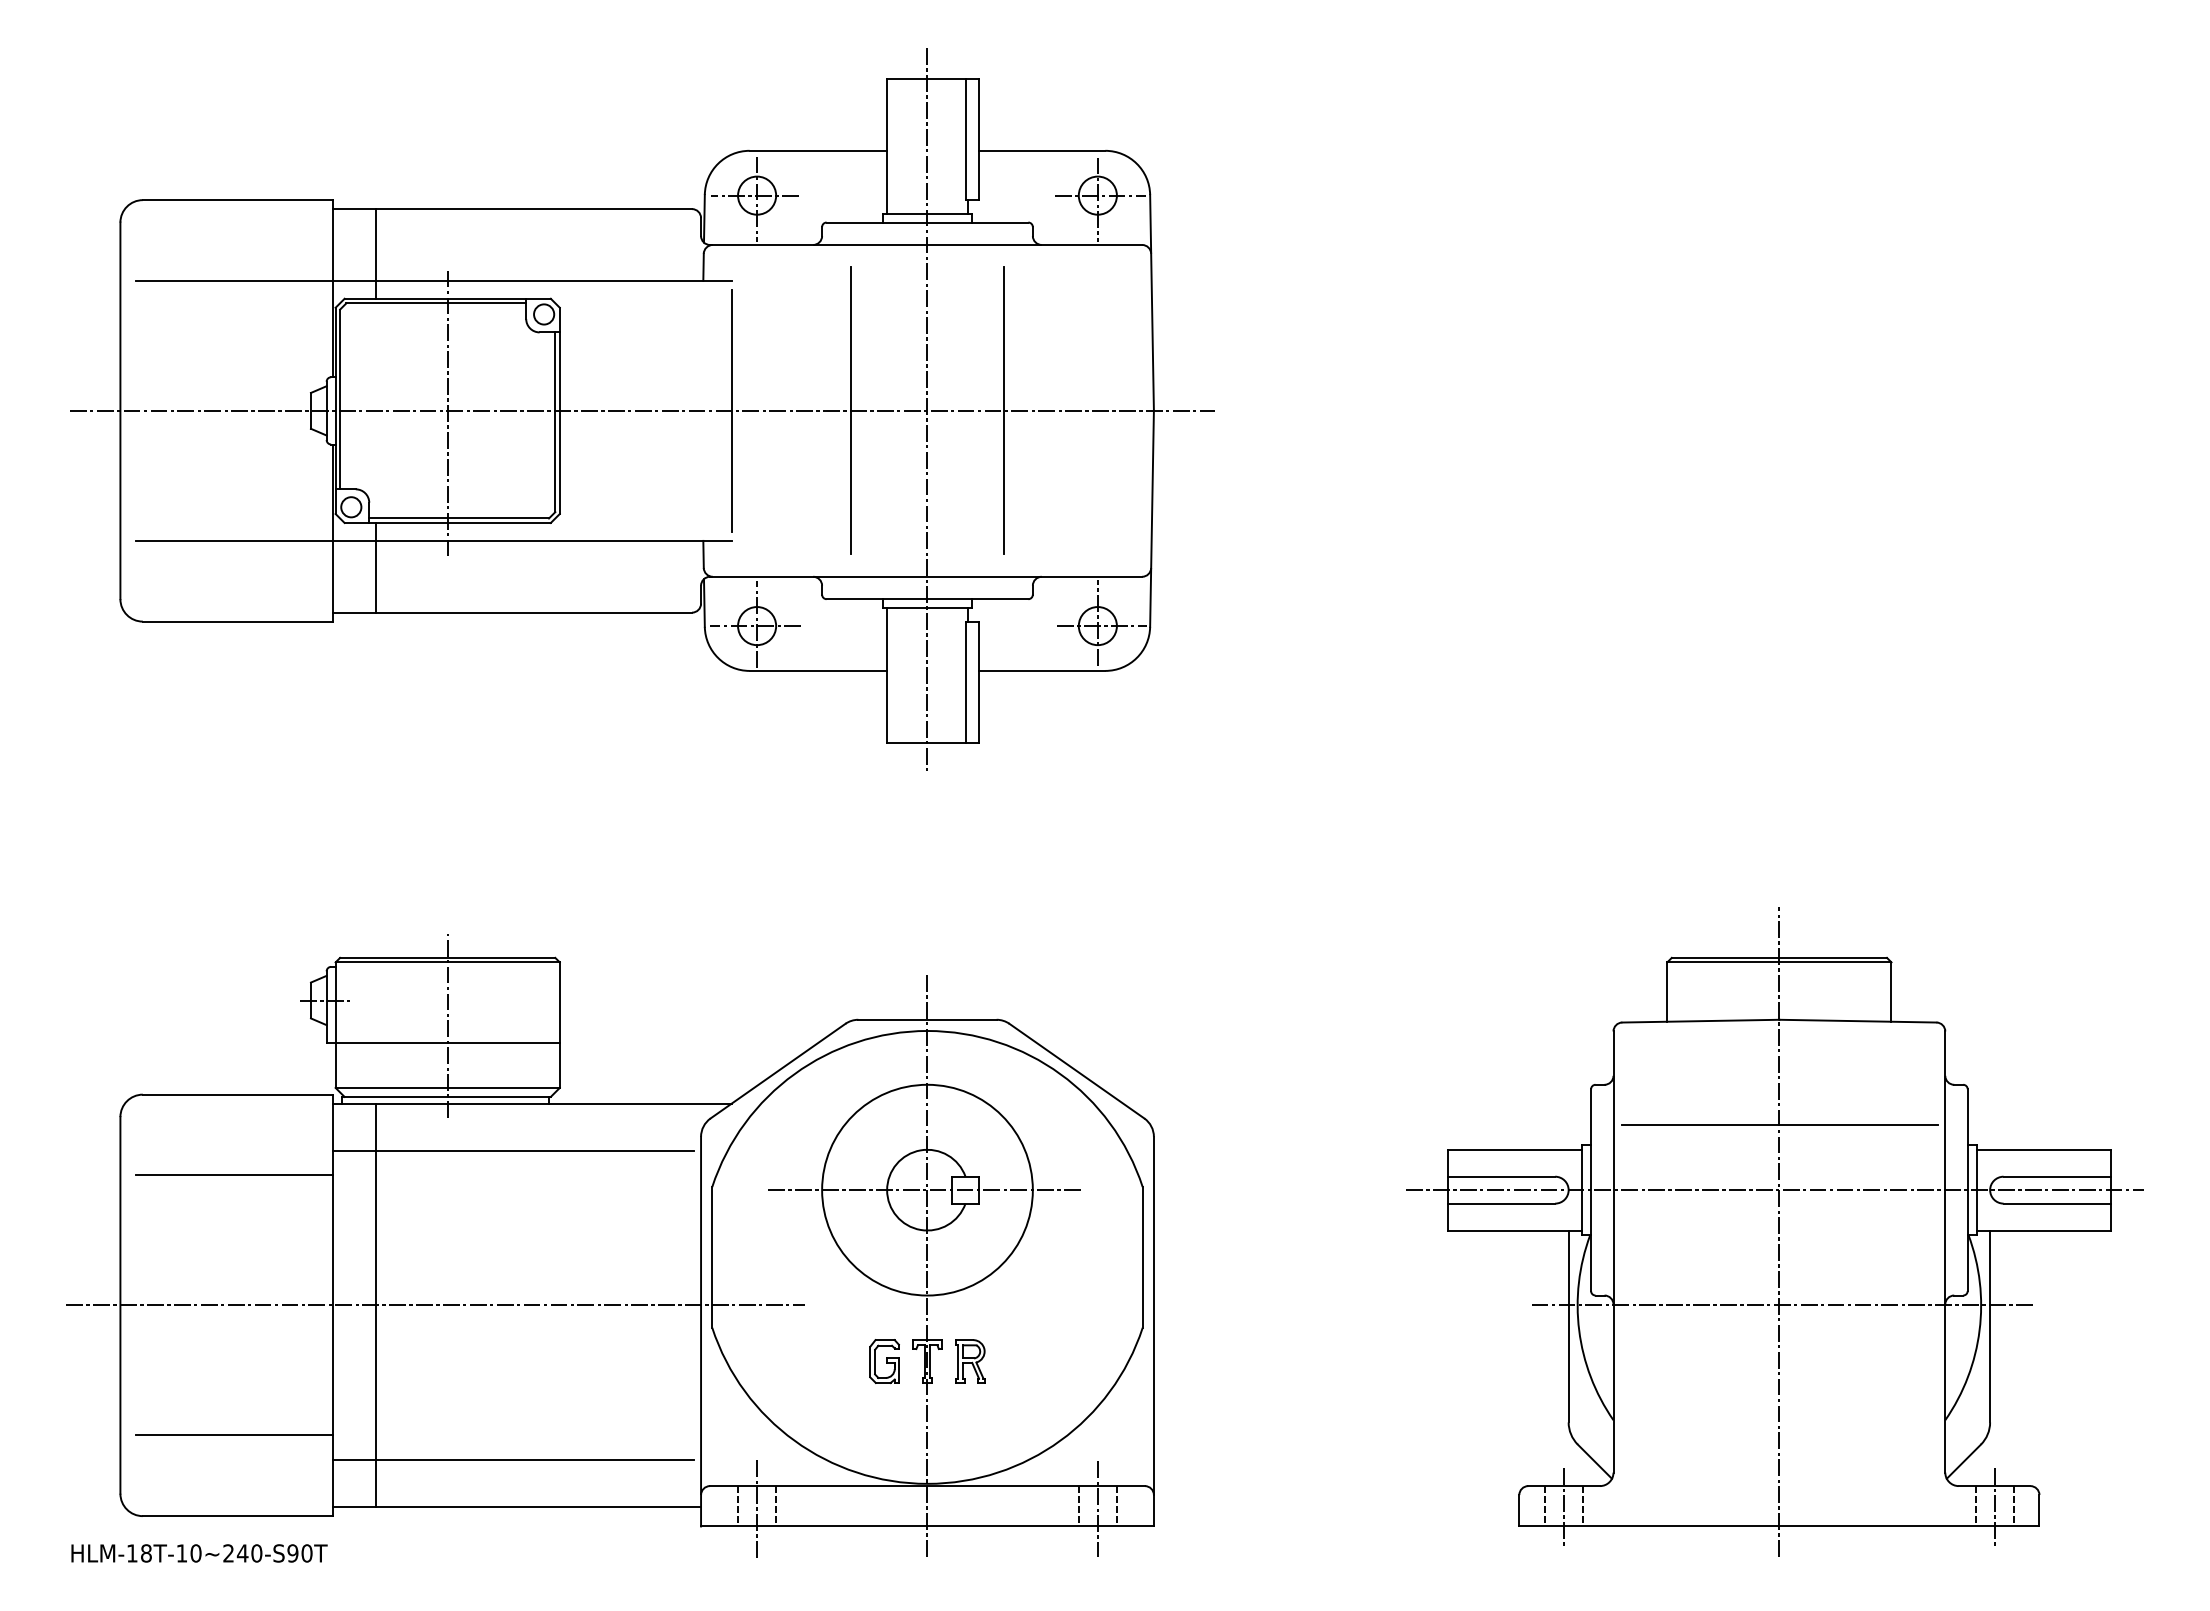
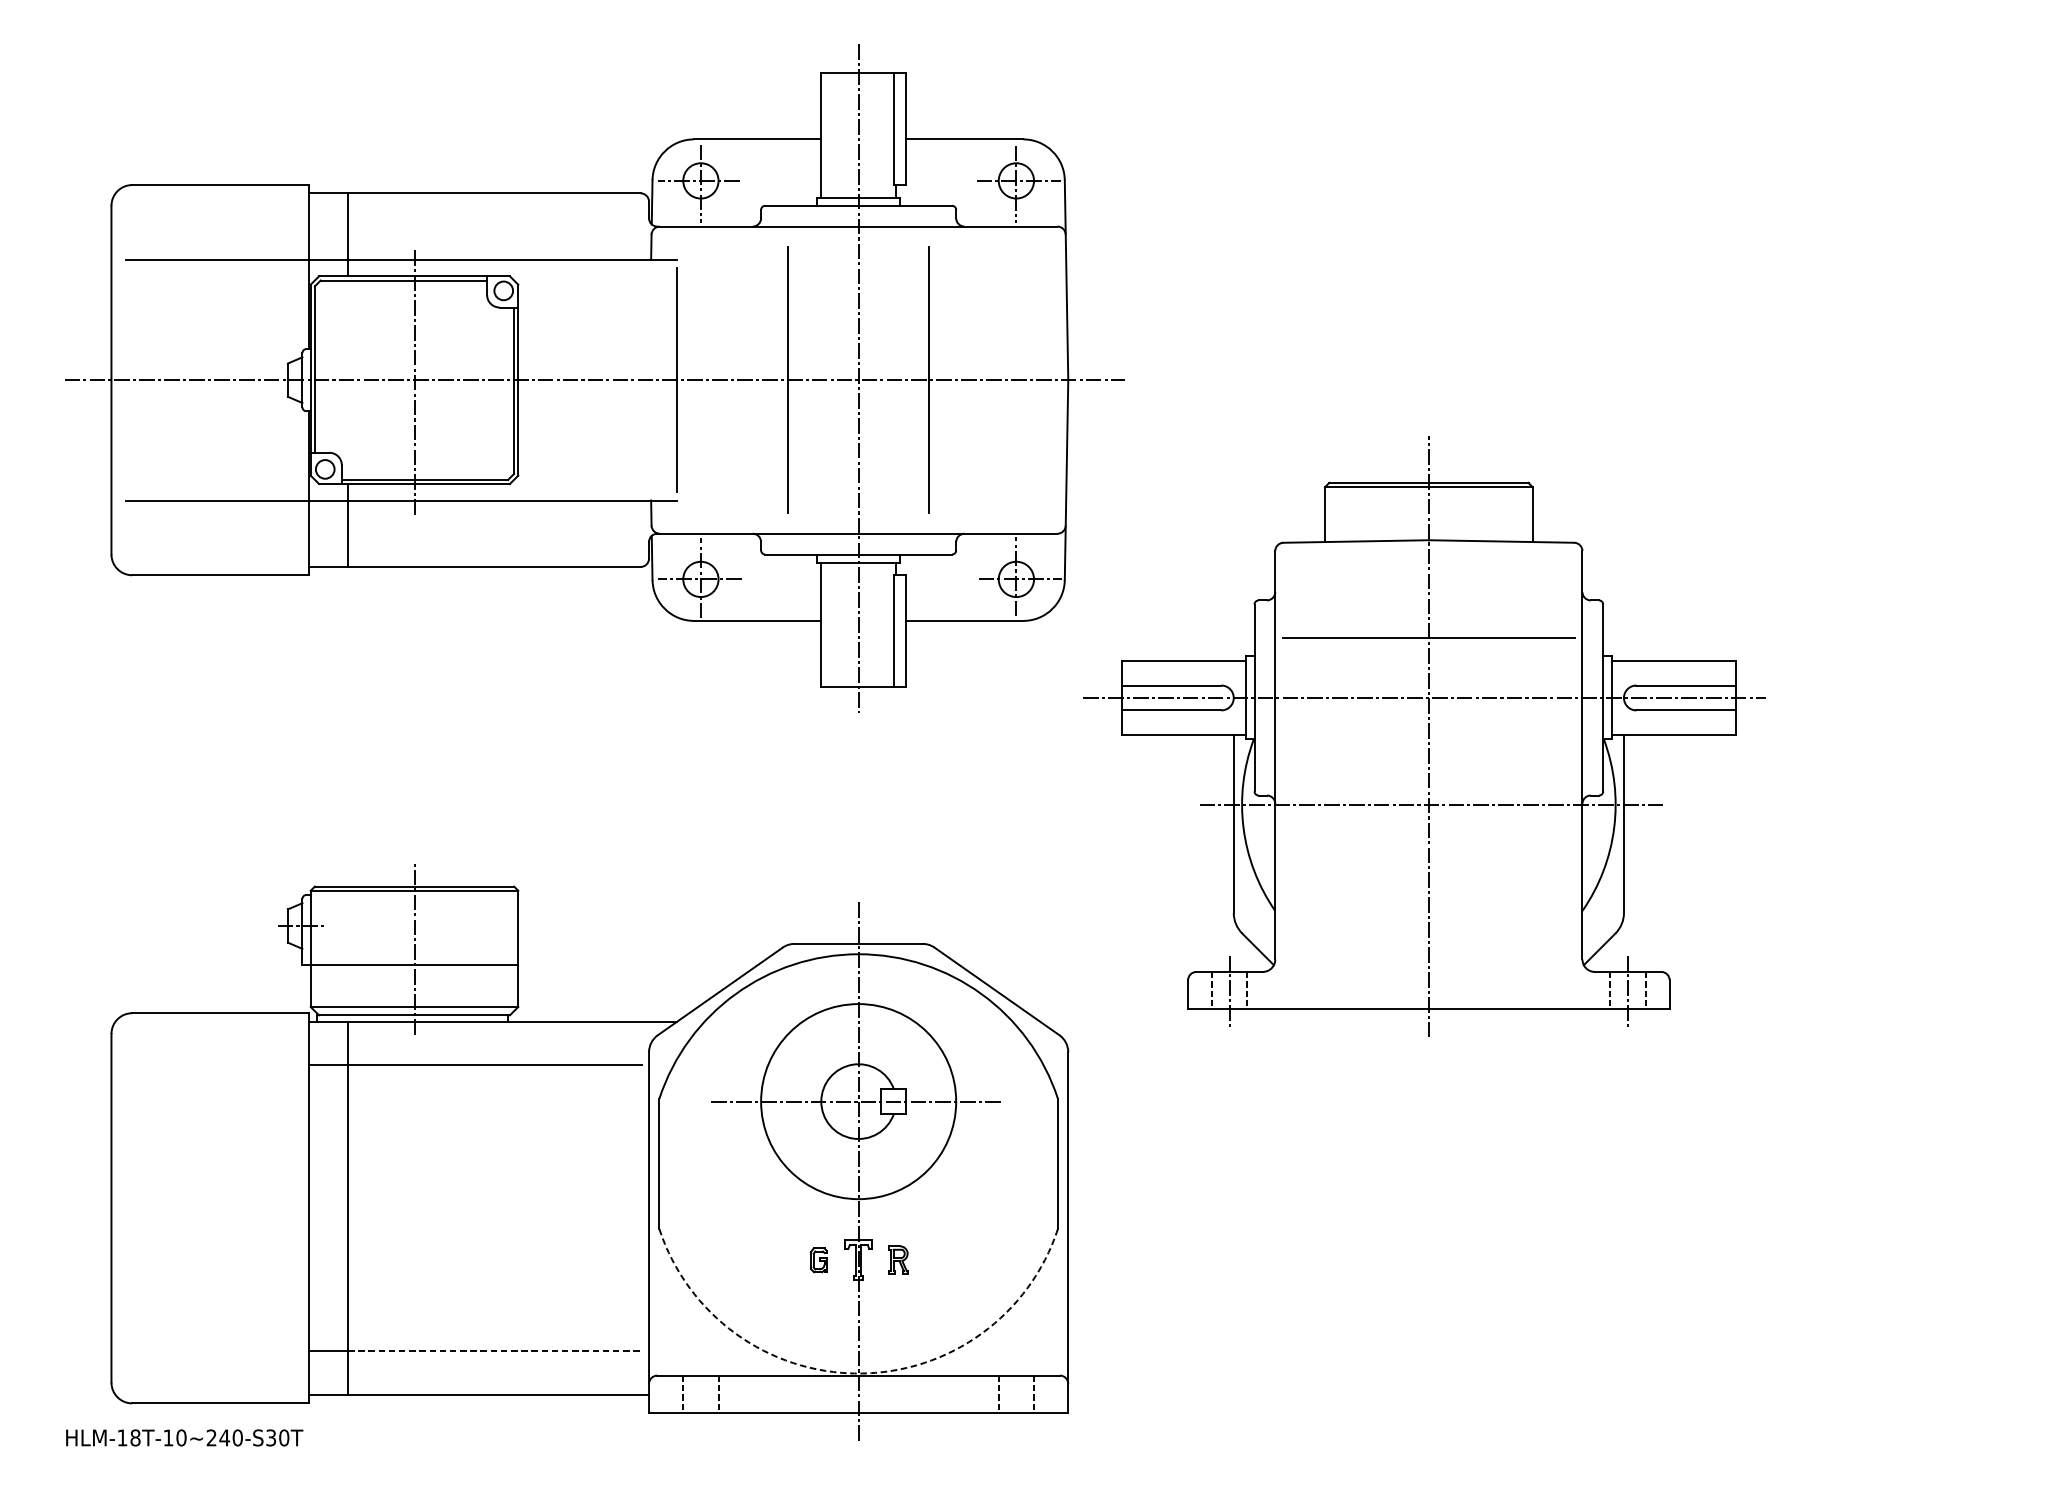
line: (234, 1175) -> (217, 1088), removed
part: (1774, 1231) -> (1424, 736), moved
line: (435, 1305) -> (403, 1208), removed
part: (884, 1361) -> (818, 1260), size x0.6
part: (970, 1361) -> (898, 1260), size x0.7
line: (234, 1435) -> (217, 1328), removed
line: (534, 1459) -> (494, 1350), solid -> dashed
arc: (927, 1483) -> (858, 1373), solid -> dashed
line: (1097, 1508) -> (1016, 1396), removed
line: (757, 1509) -> (701, 1397), removed
text: (292, 1553) -> (270, 1437), HLM-18T-10~240-S90T -> HLM-18T-10~240-S30T

